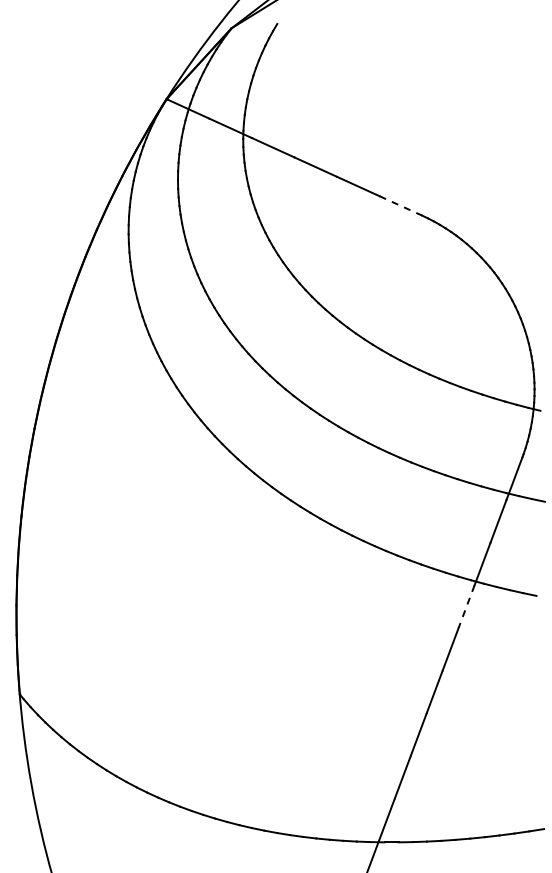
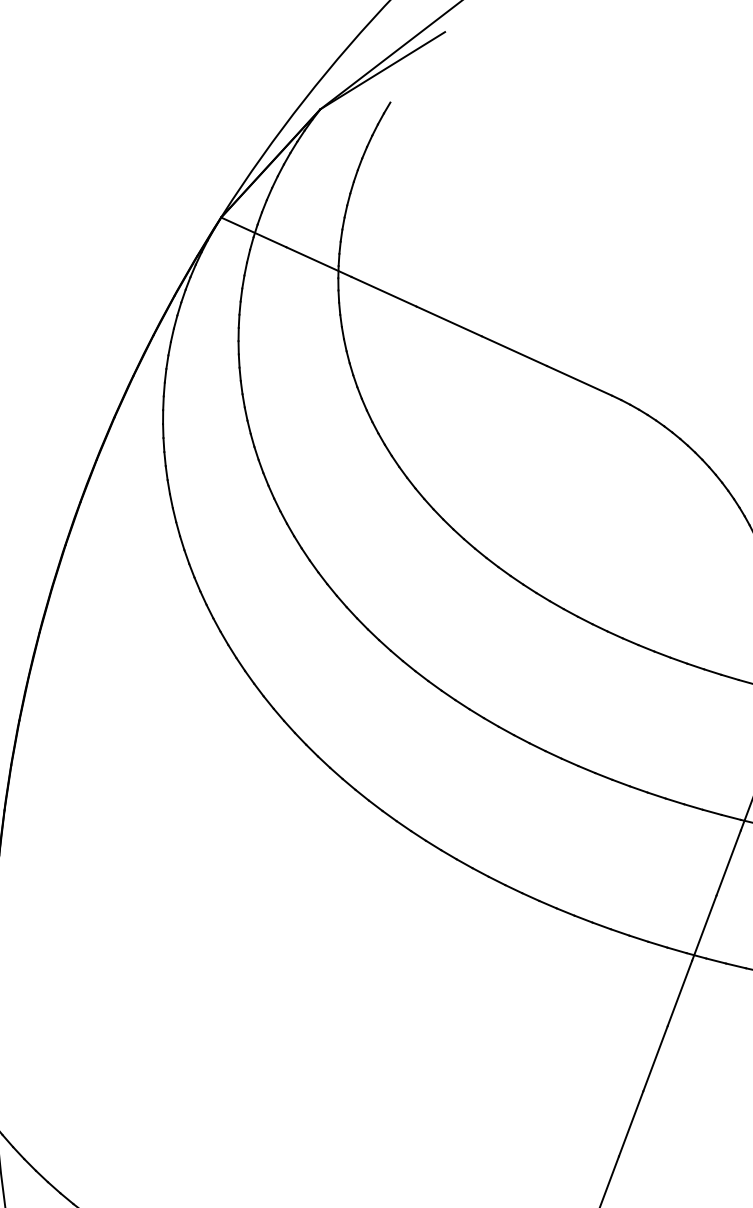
line: (401, 206) -> (580, 381), dashed -> solid
line: (466, 606) -> (679, 993), dashed -> solid

